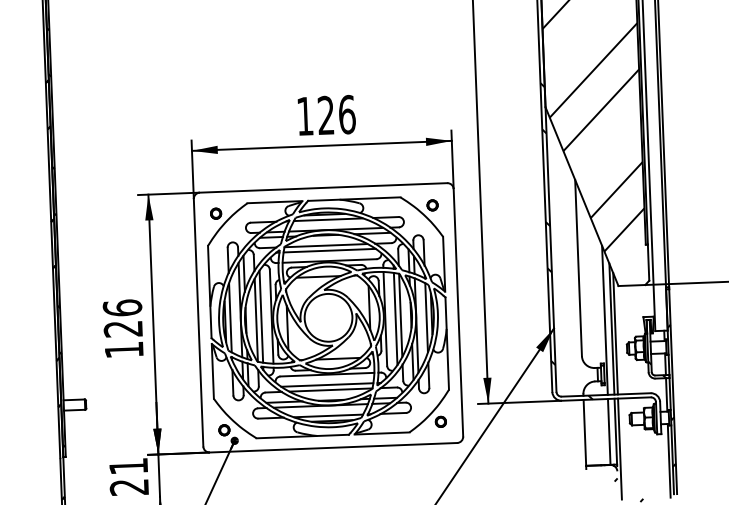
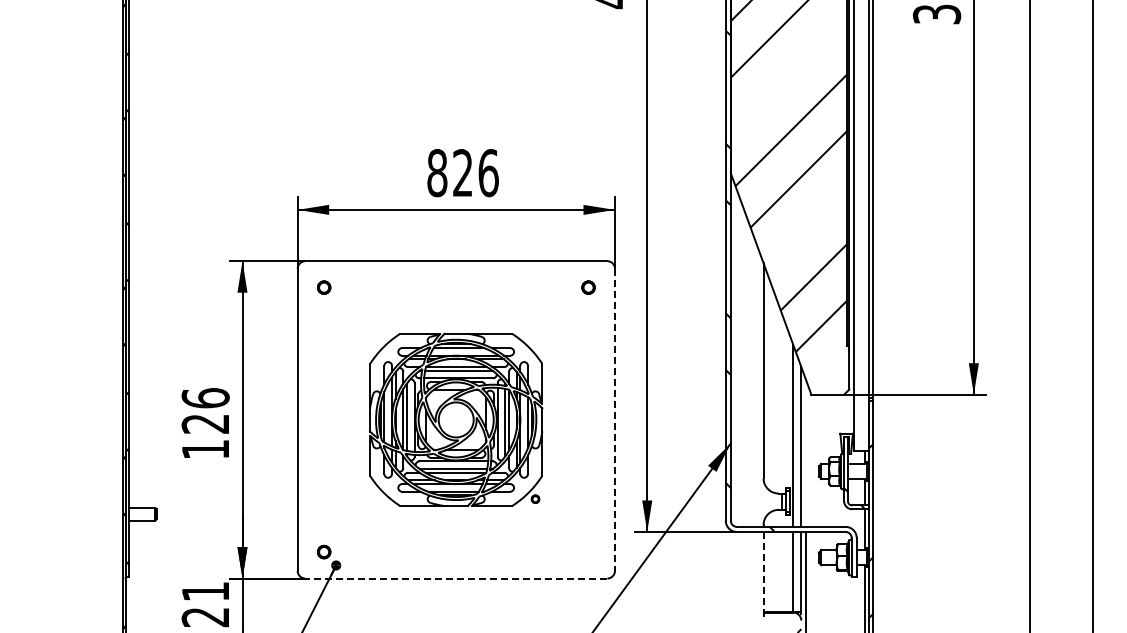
text: (305, 116) -> (437, 173), 126 -> 826
line: (458, 313) -> (614, 420), solid -> dashed
part: (327, 317) -> (455, 419), size x0.6
line: (615, 333) -> (805, 452), removed
line: (584, 433) -> (763, 572), solid -> dashed
line: (332, 447) -> (455, 578), solid -> dashed

